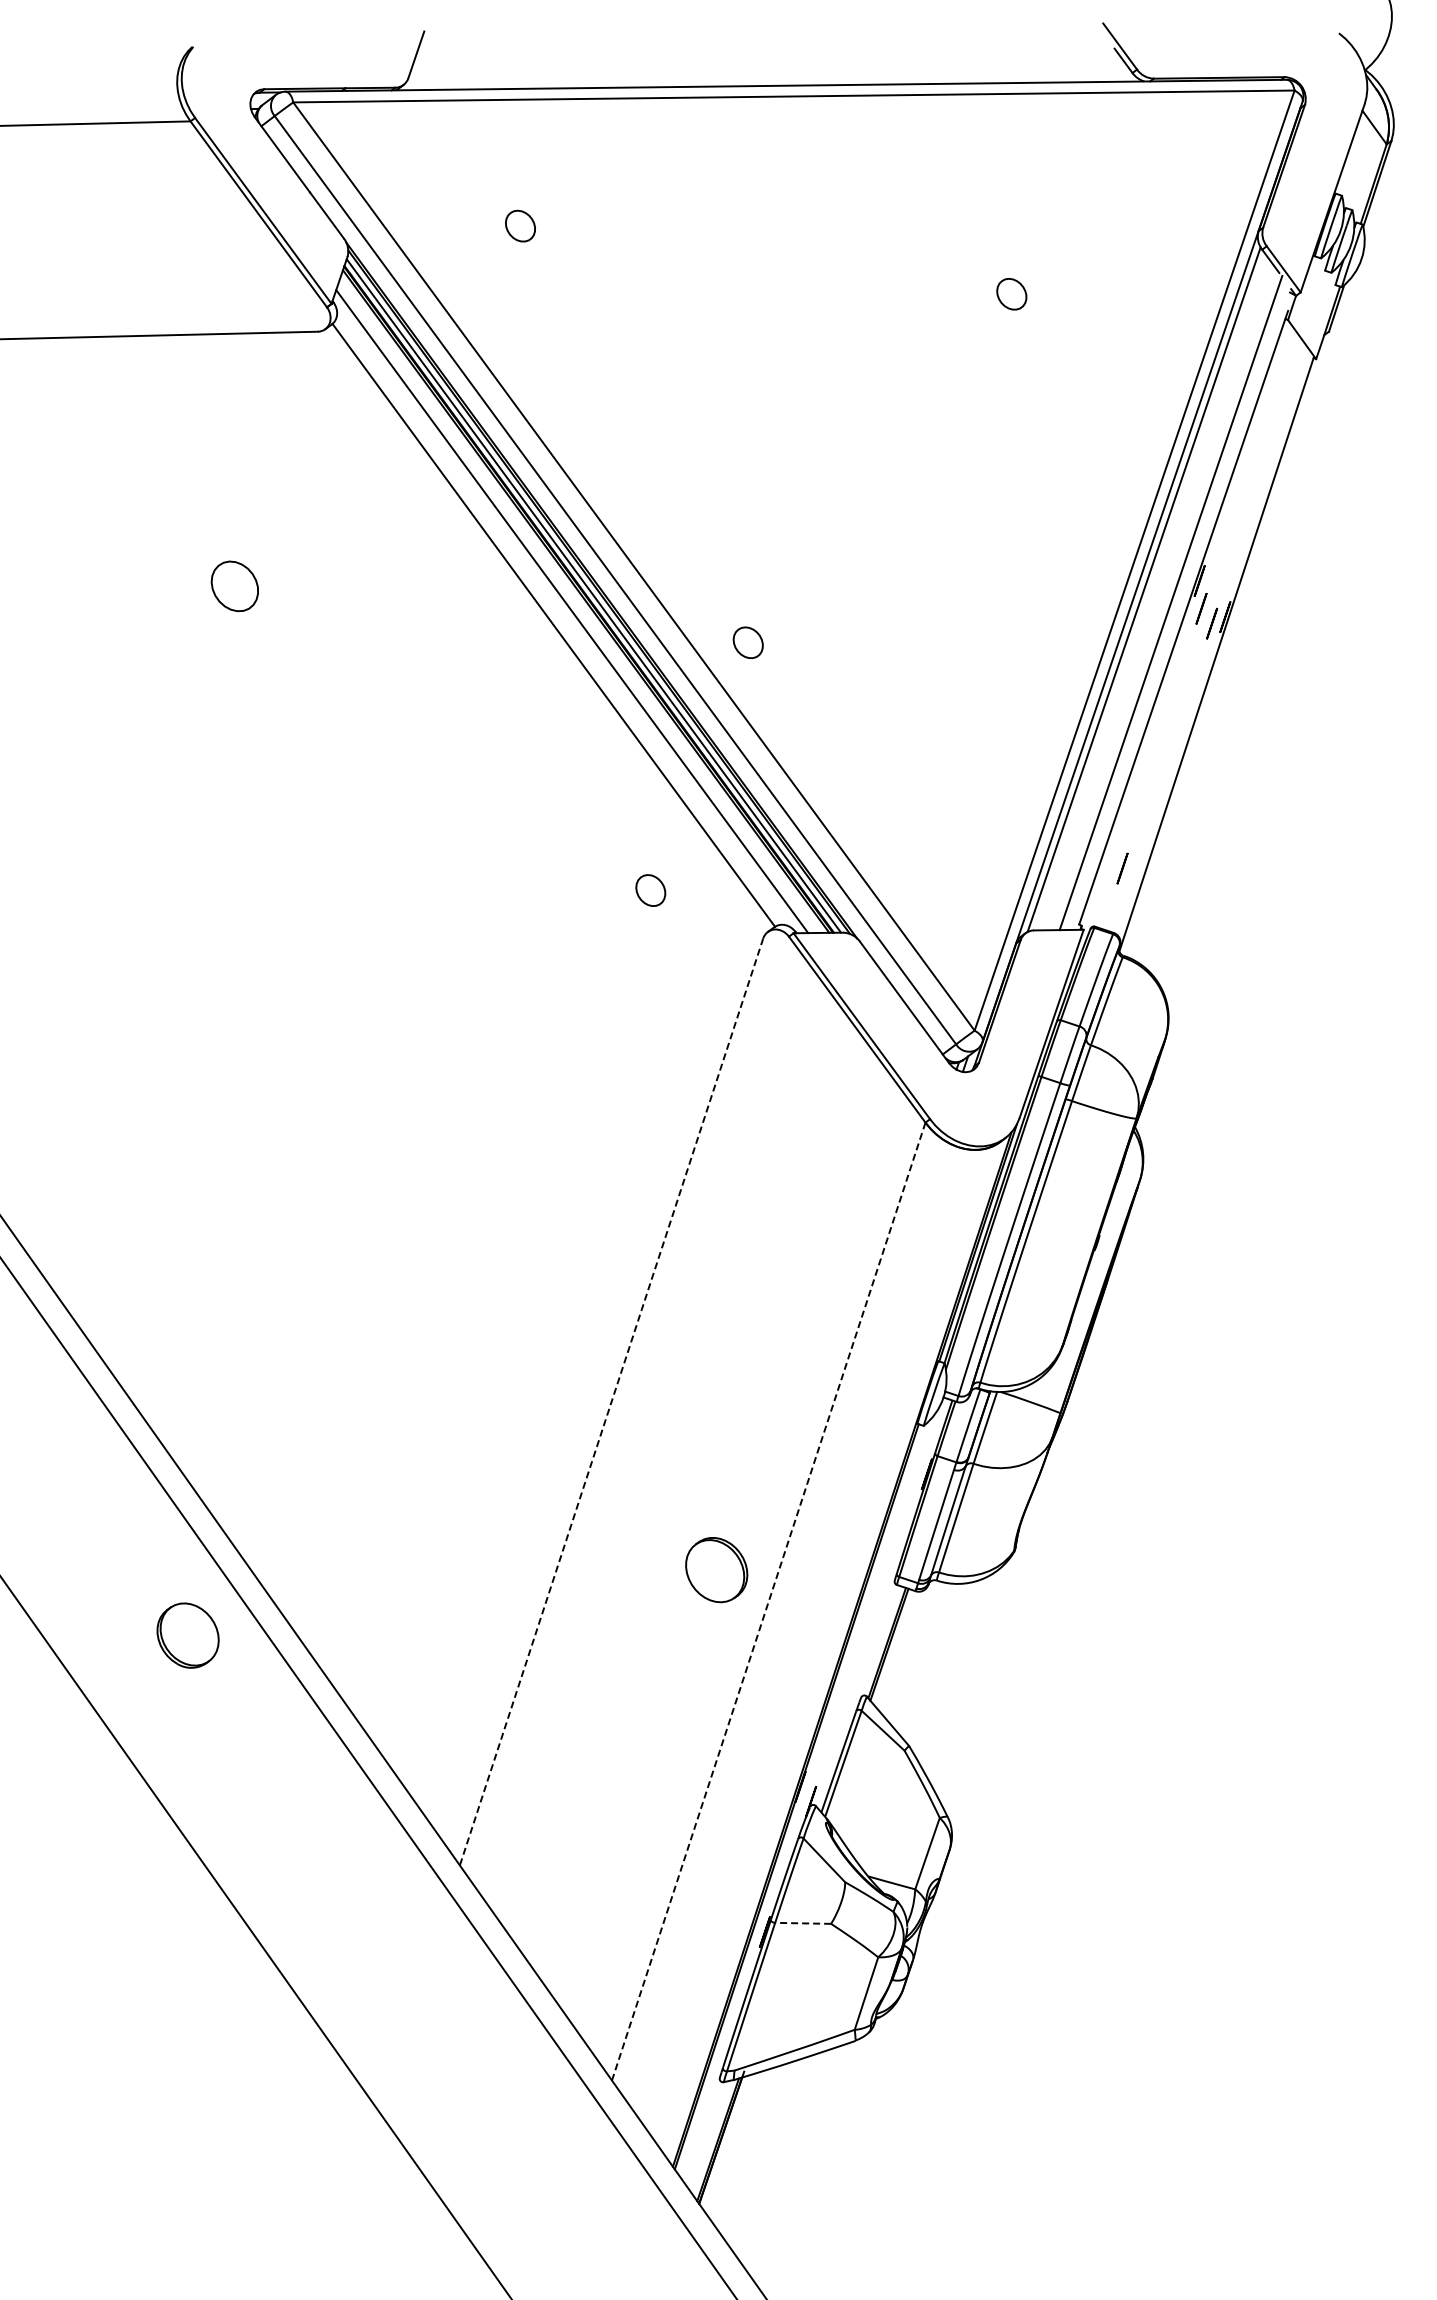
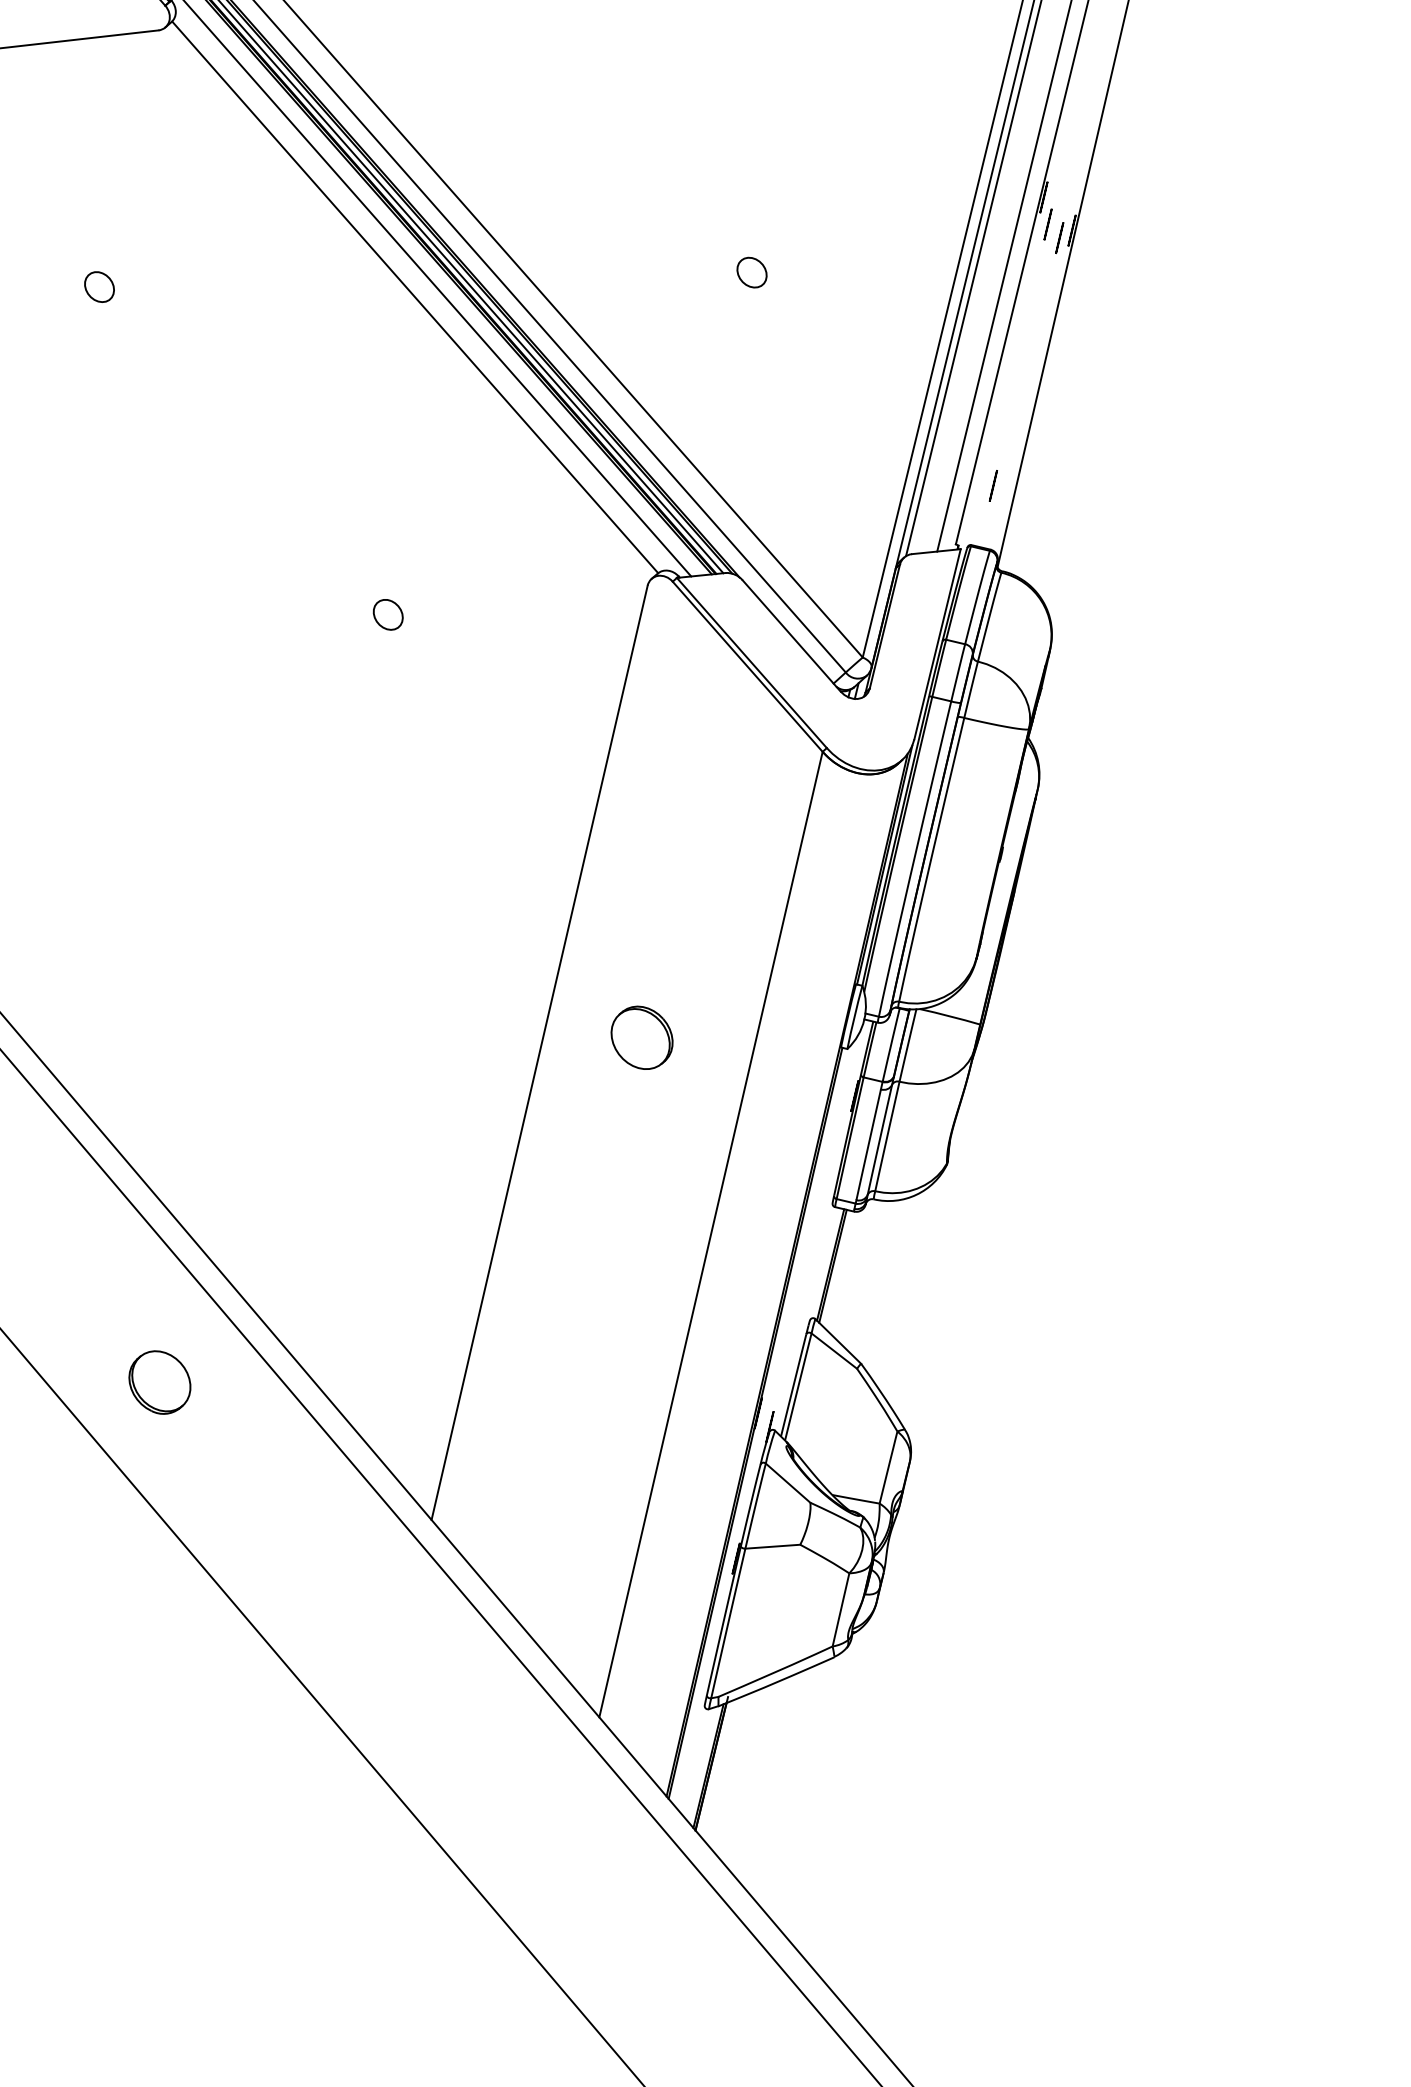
part: (234, 586) -> (99, 287), size x0.62
part: (747, 642) -> (751, 272), moved
part: (650, 890) -> (387, 614), moved
line: (611, 1401) -> (539, 1052), dashed -> solid
part: (716, 1570) -> (641, 1038), moved
line: (768, 1601) -> (710, 1234), dashed -> solid
part: (187, 1635) -> (159, 1382), moved
line: (803, 1923) -> (773, 1546), dashed -> solid

